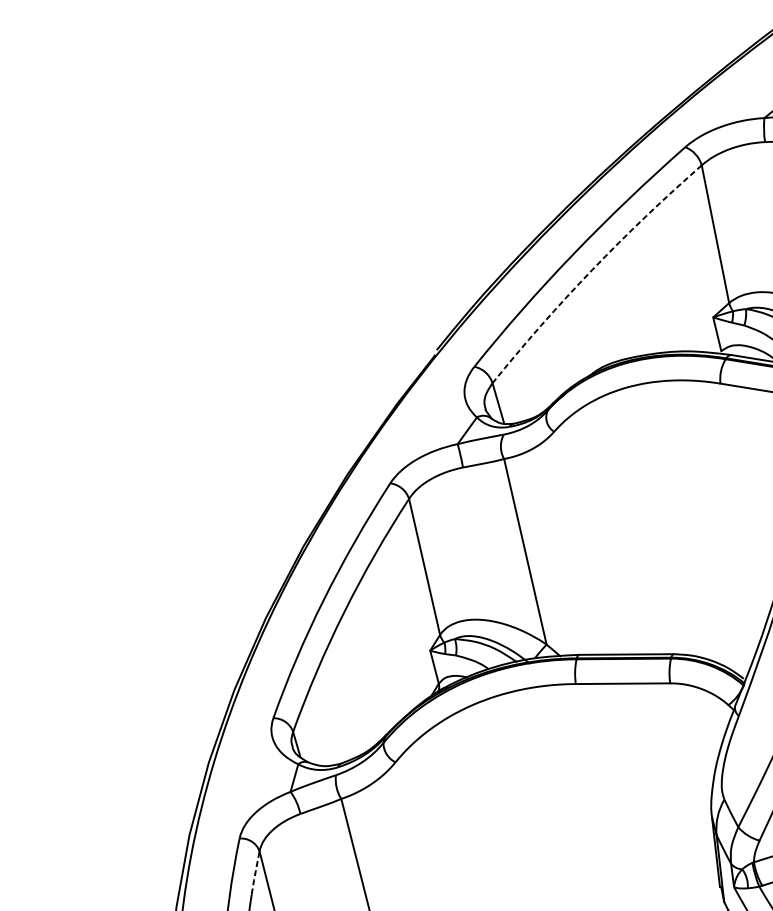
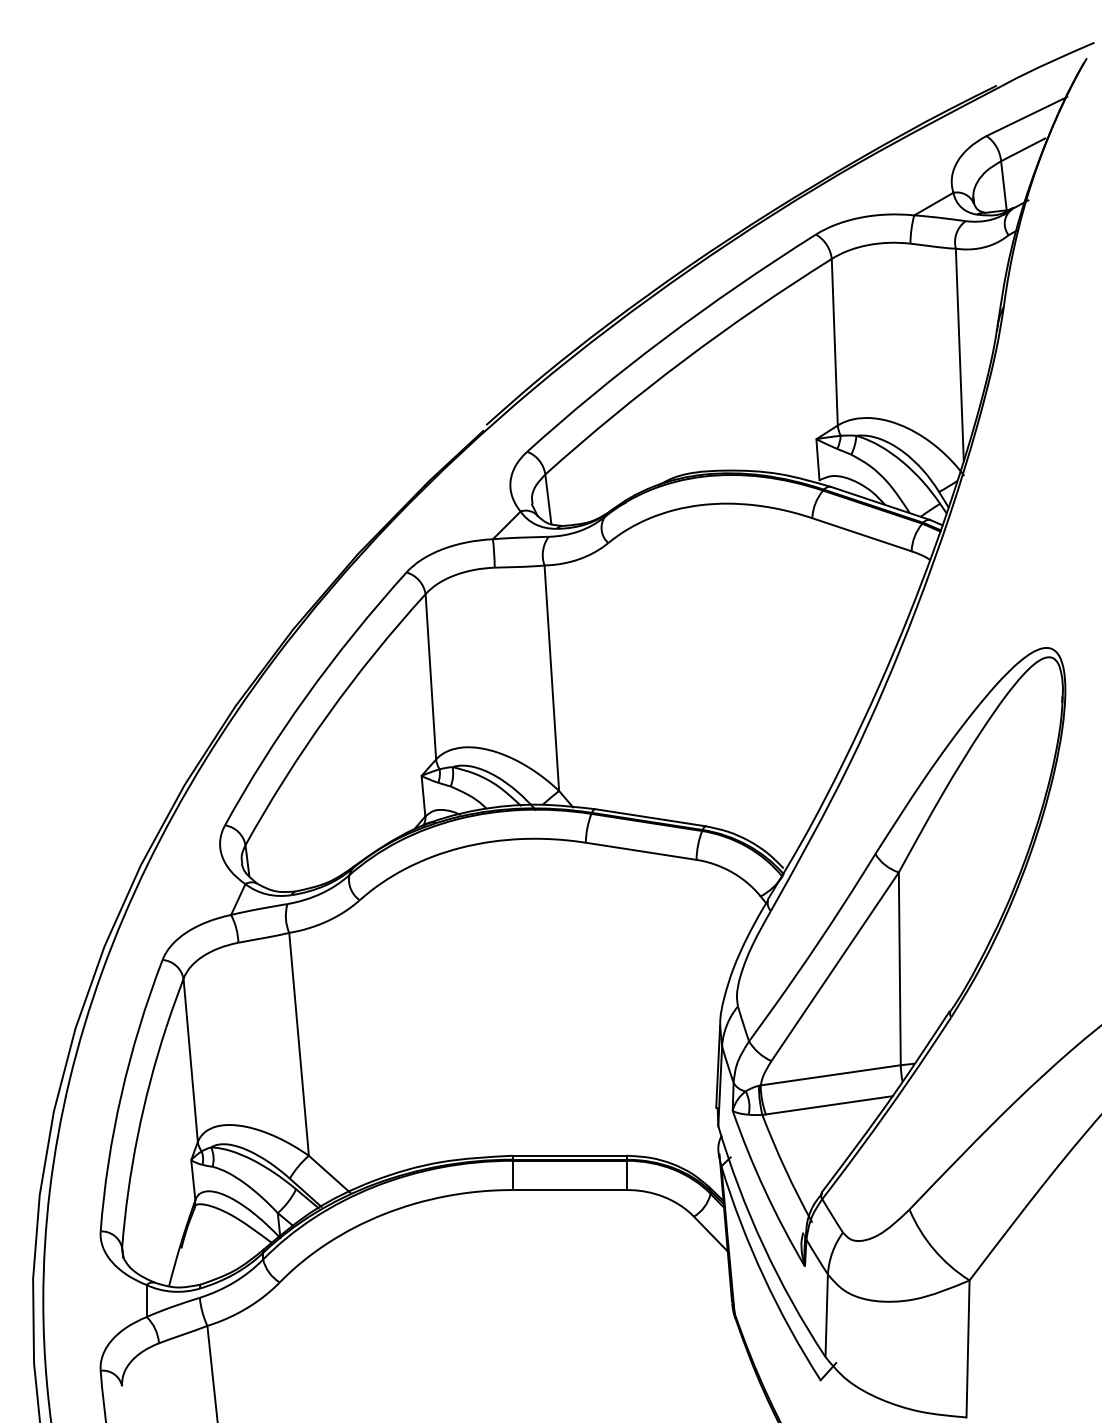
arc: (592, 269) -> (683, 360), dashed -> solid
line: (255, 873) -> (174, 1003), dashed -> solid

